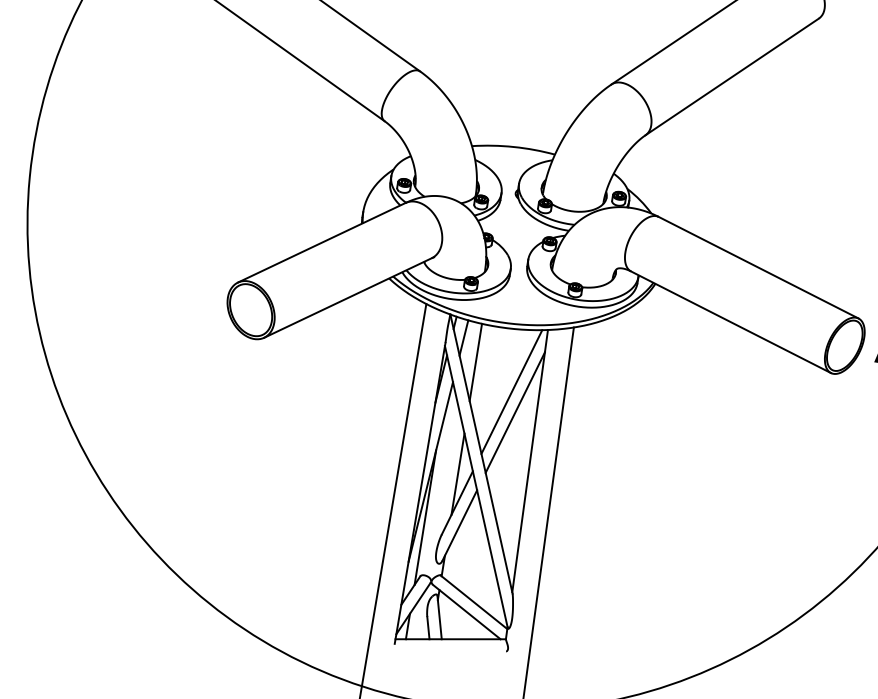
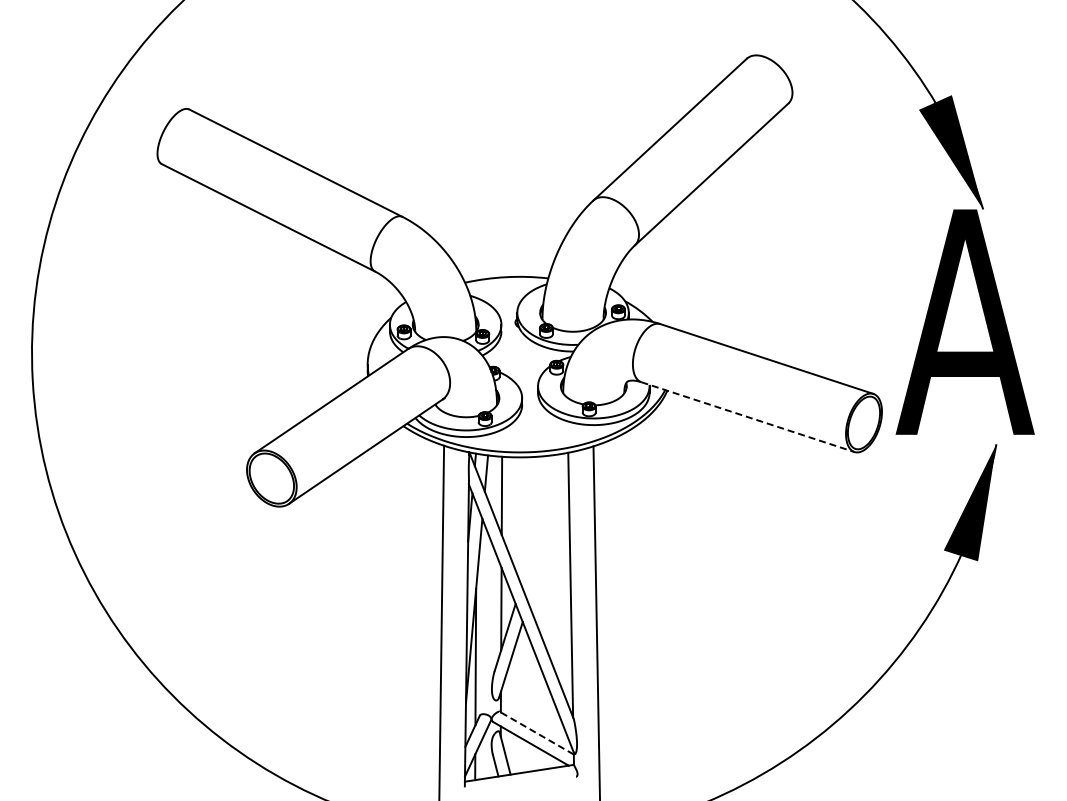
line: (731, 322) -> (748, 417), solid -> dashed
line: (511, 391) -> (541, 519), removed
line: (515, 412) -> (548, 539), removed
line: (473, 602) -> (536, 733), solid -> dashed

